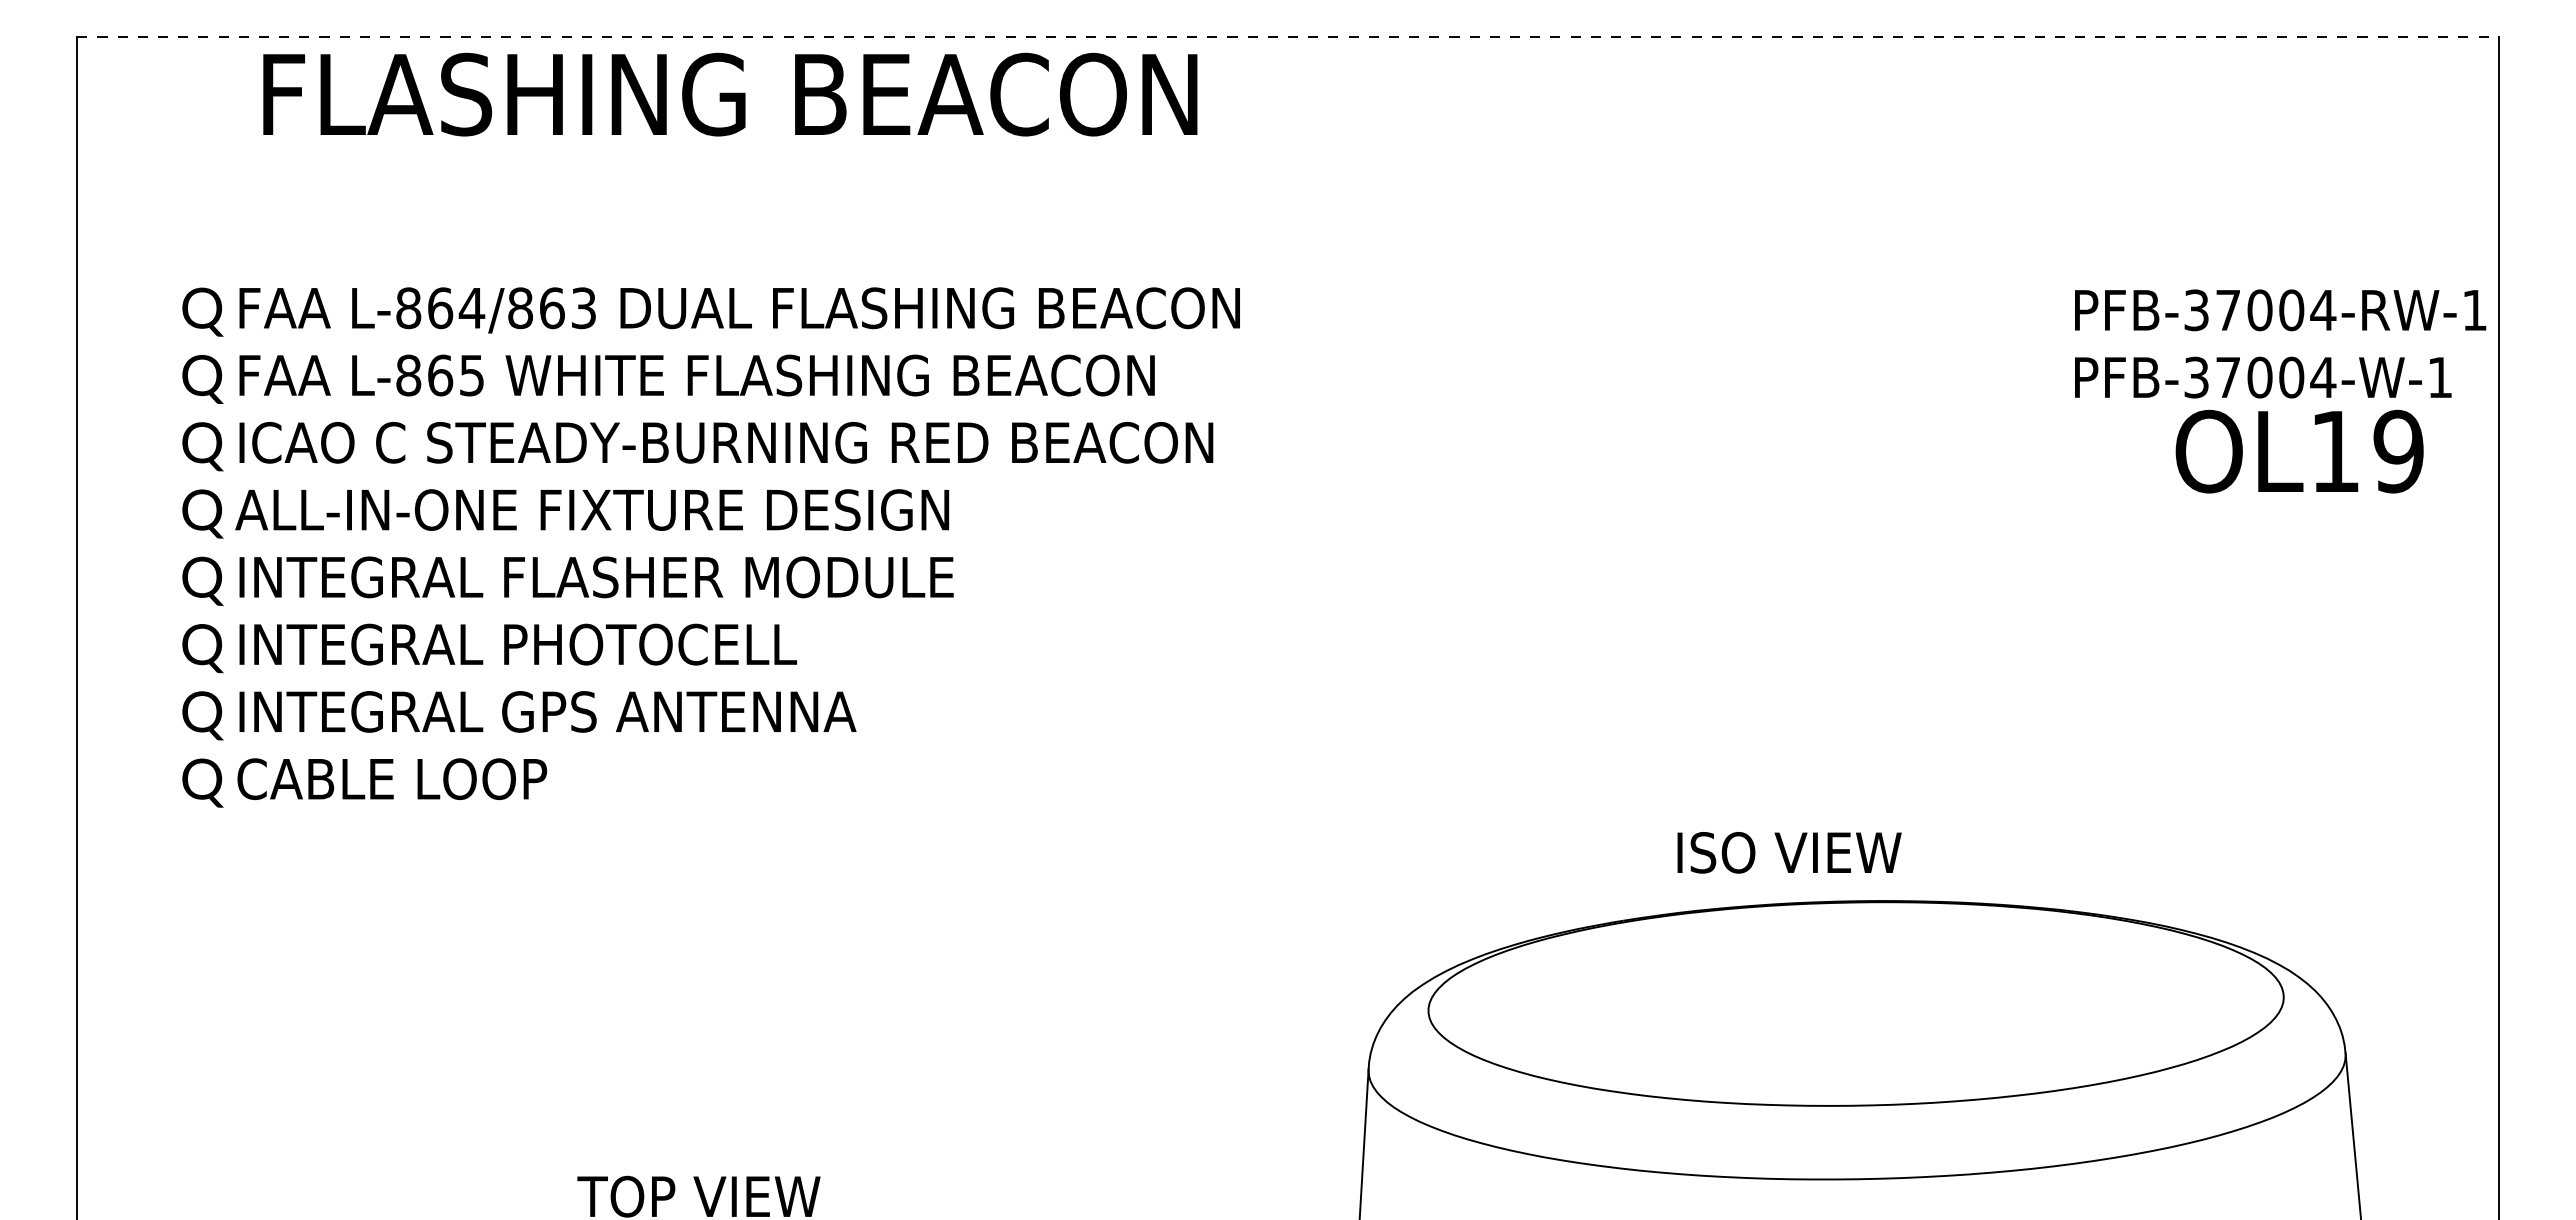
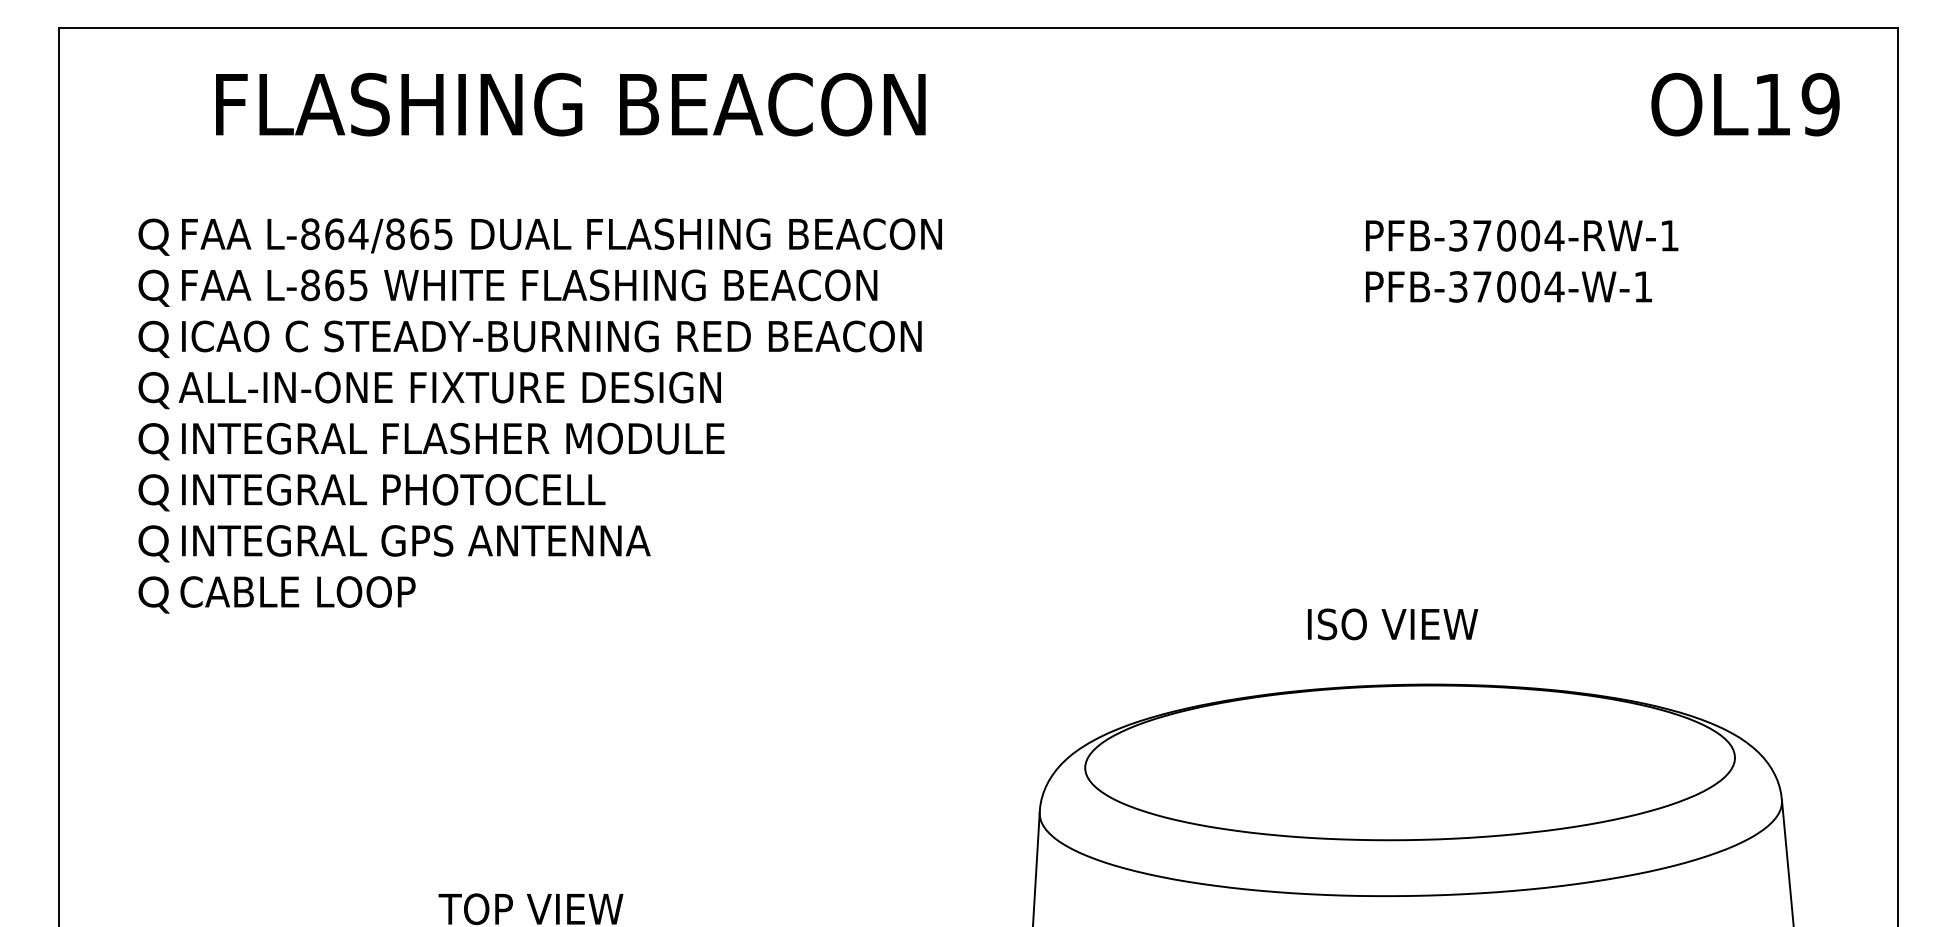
line: (1288, 36) -> (978, 27), dashed -> solid
text: (730, 94) -> (570, 104), moved
text: (583, 307) -> (443, 233), L-864/863 -> L-864/865
text: (2280, 343) -> (1522, 261), moved
text: (2299, 451) -> (1745, 104), moved
text: (1789, 852) -> (1392, 624), moved

